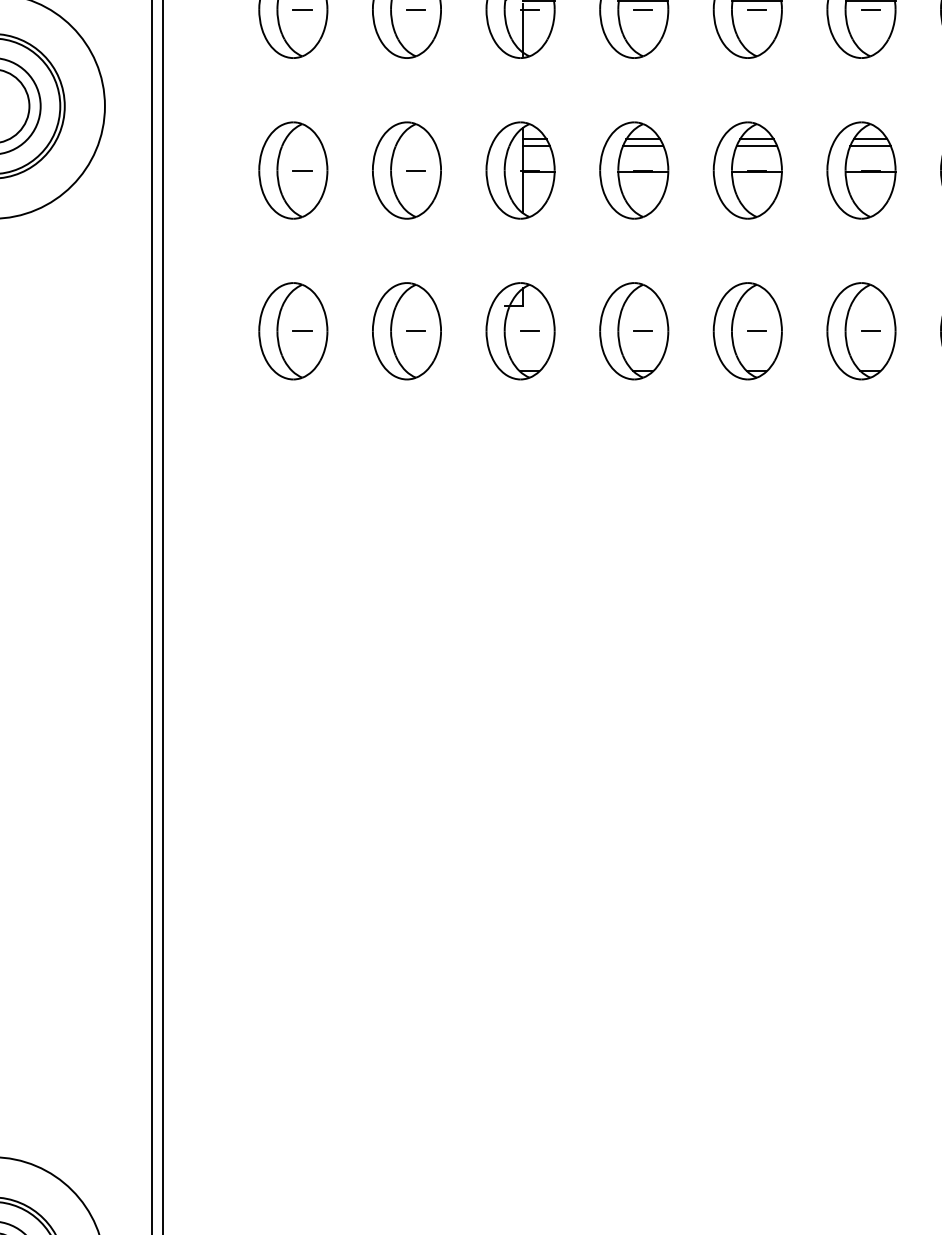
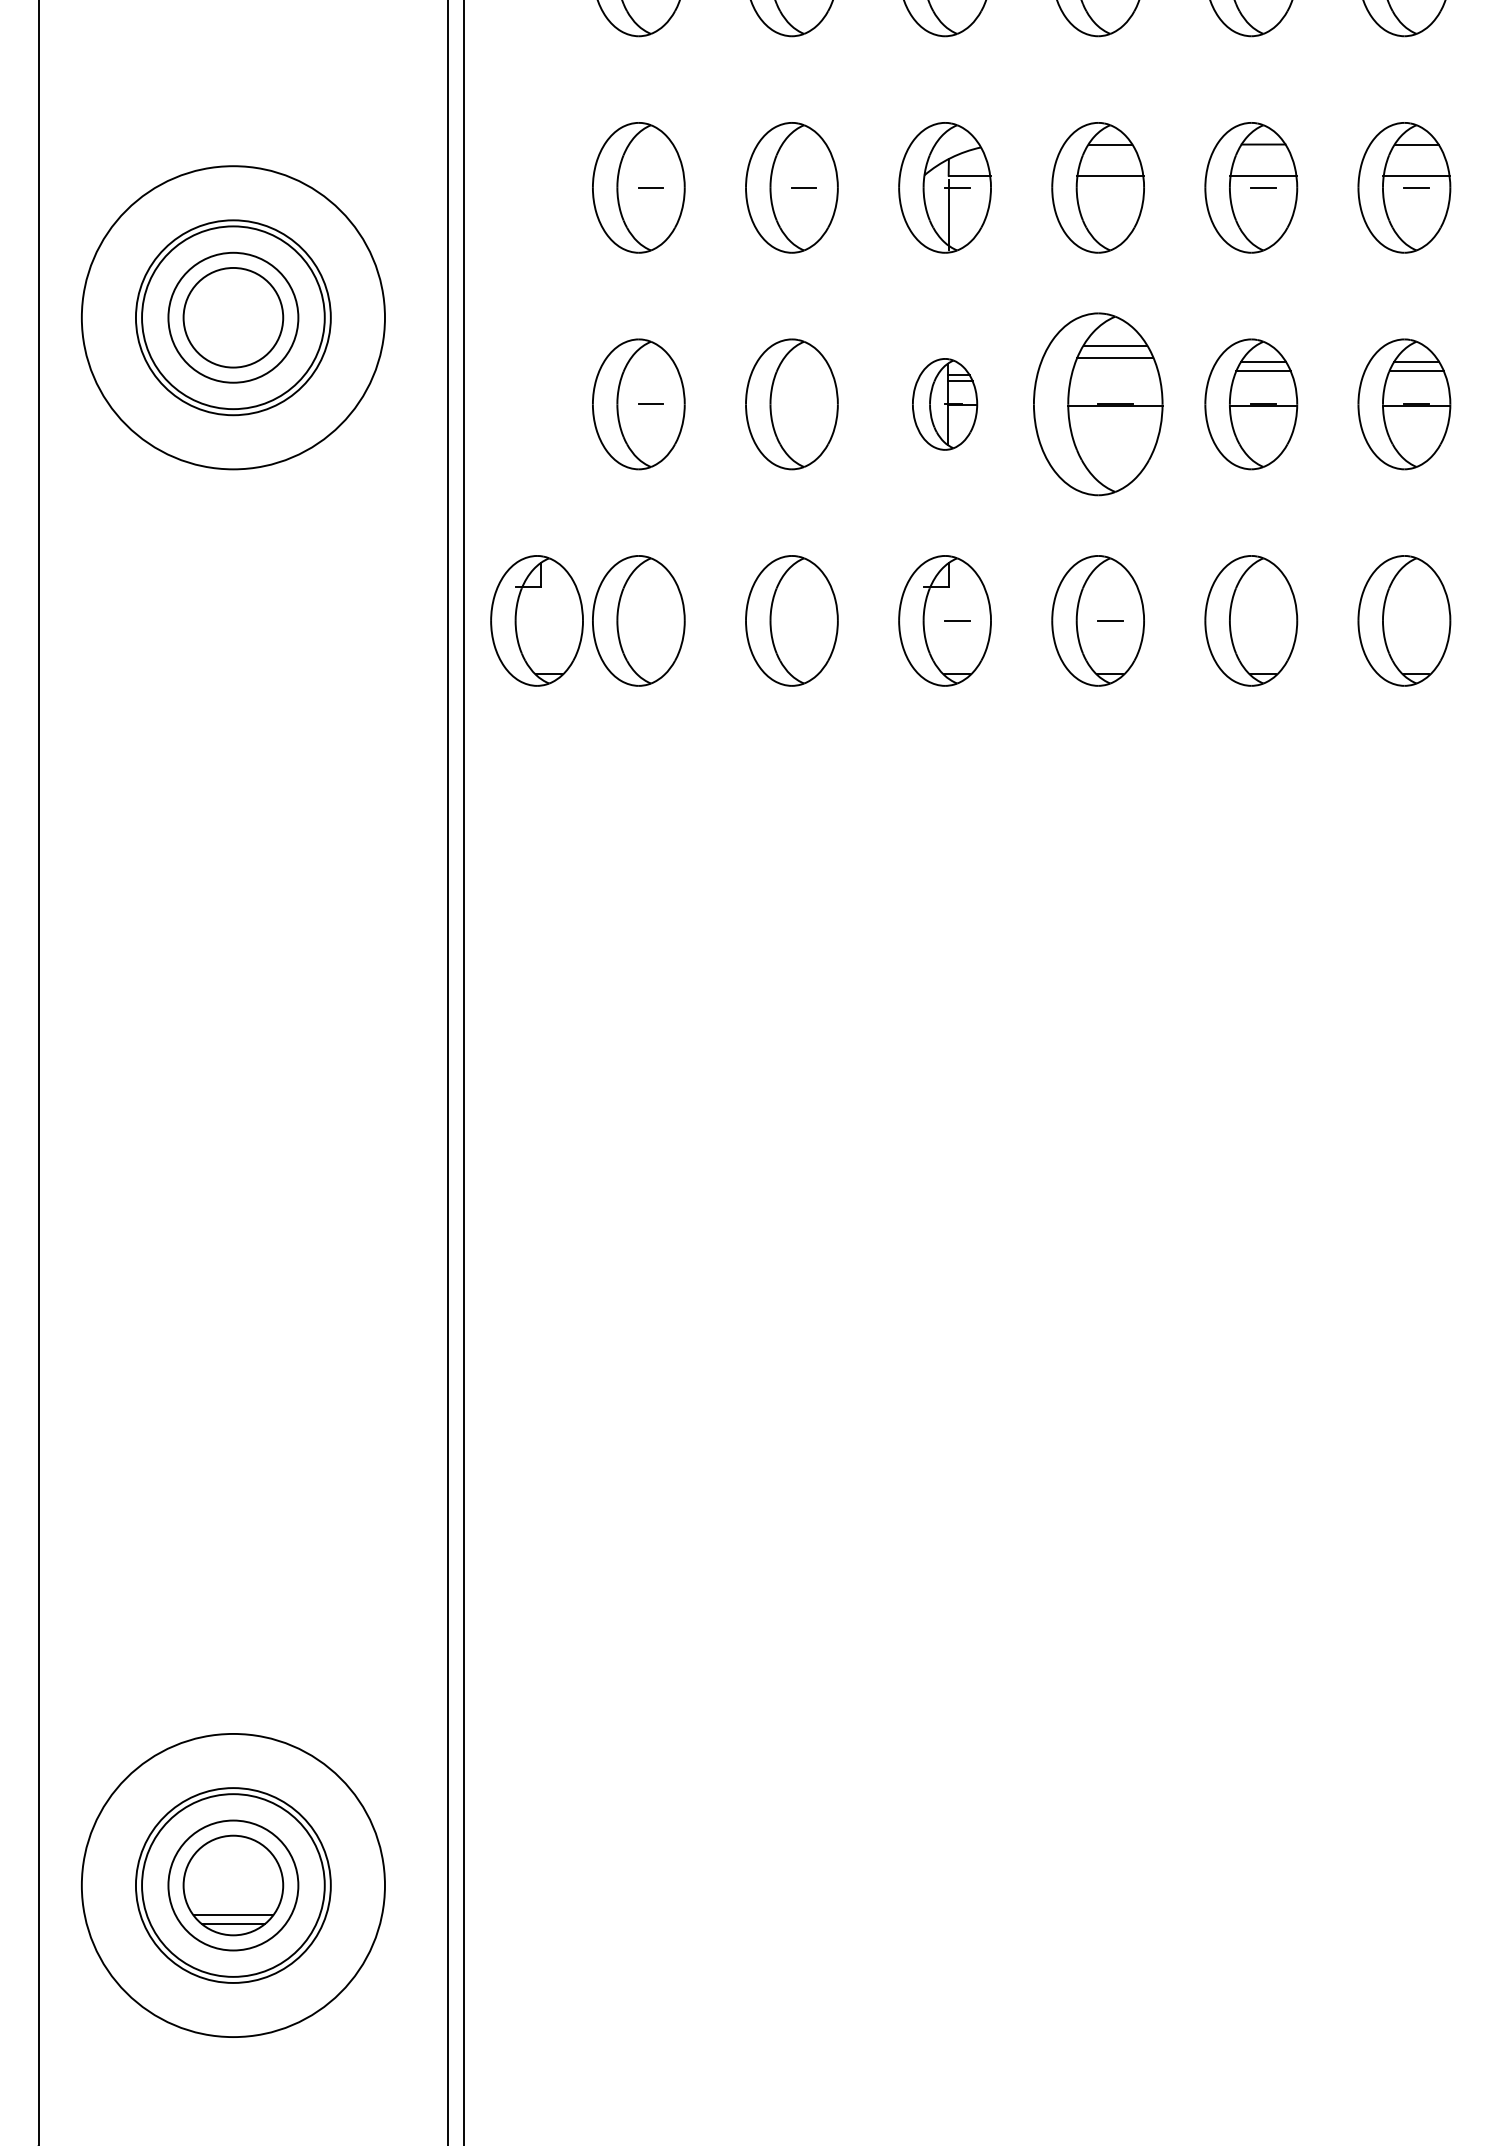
line: (643, 9) -> (1110, 187), removed
line: (415, 170) -> (803, 404), removed
part: (520, 170) -> (944, 404), size x0.7
part: (633, 170) -> (1097, 404), size x1.4
part: (217, 330) -> (536, 620), added
line: (302, 330) -> (650, 620), removed
line: (415, 330) -> (803, 620), removed
line: (756, 330) -> (1263, 620), removed
line: (870, 330) -> (1416, 620), removed

